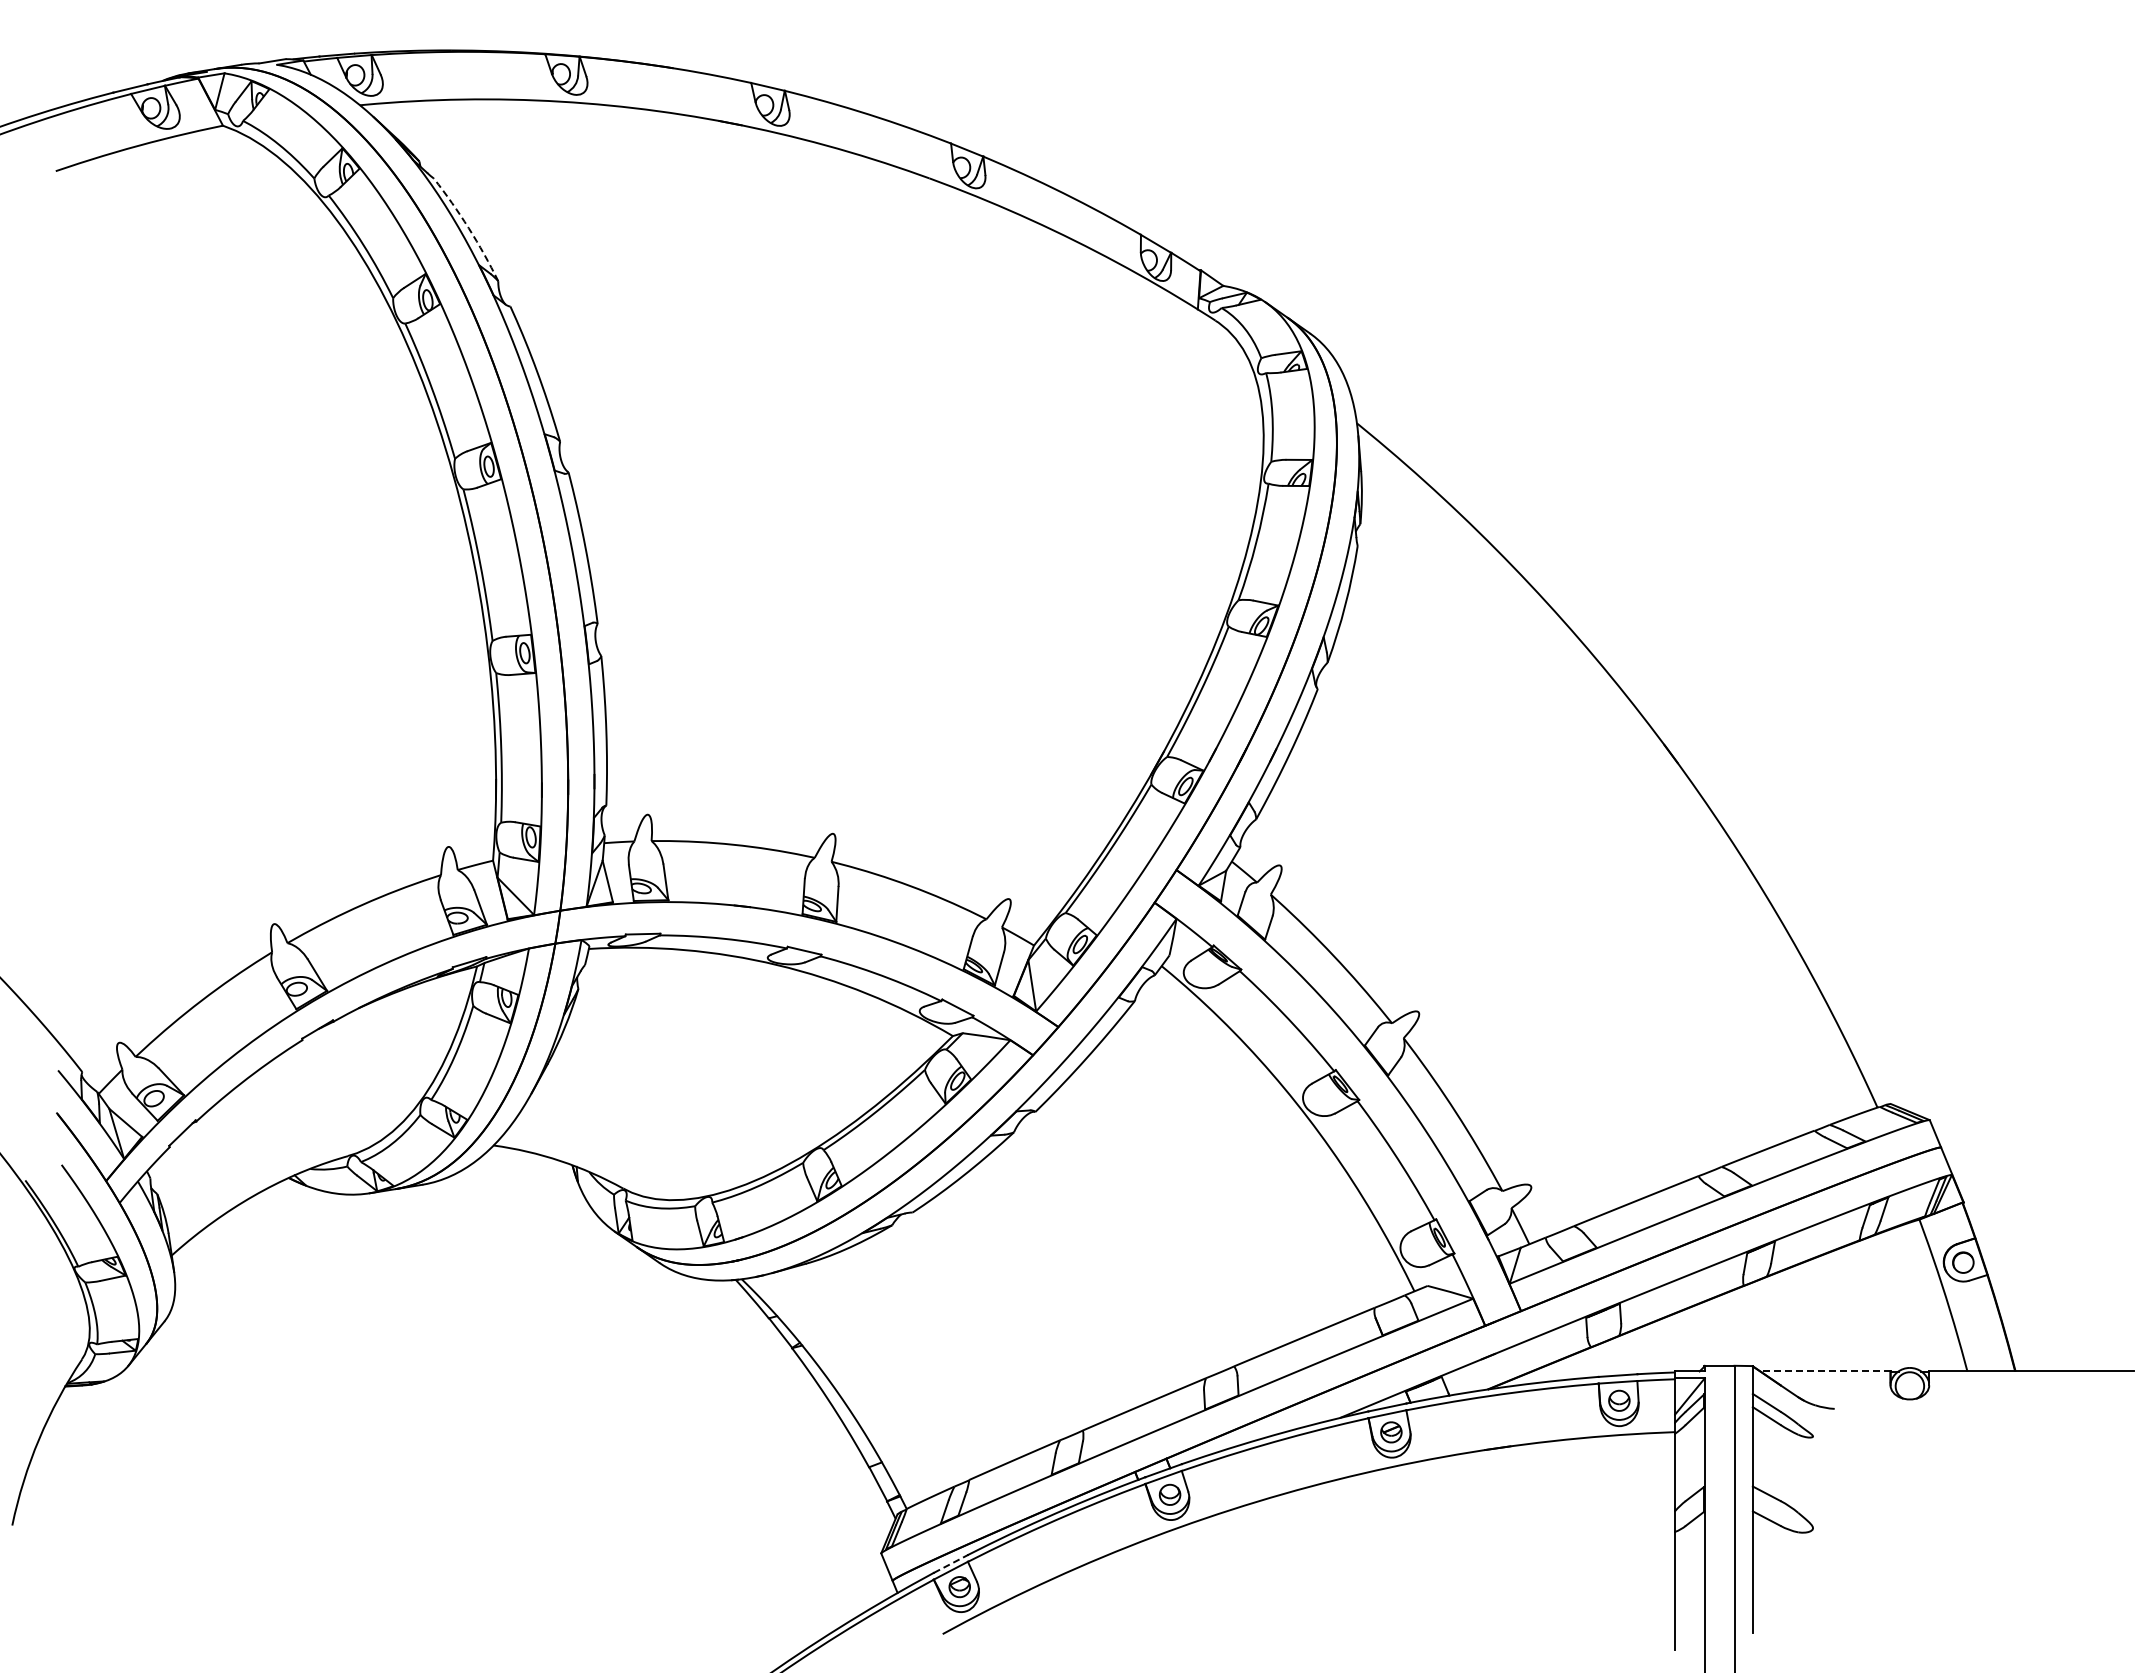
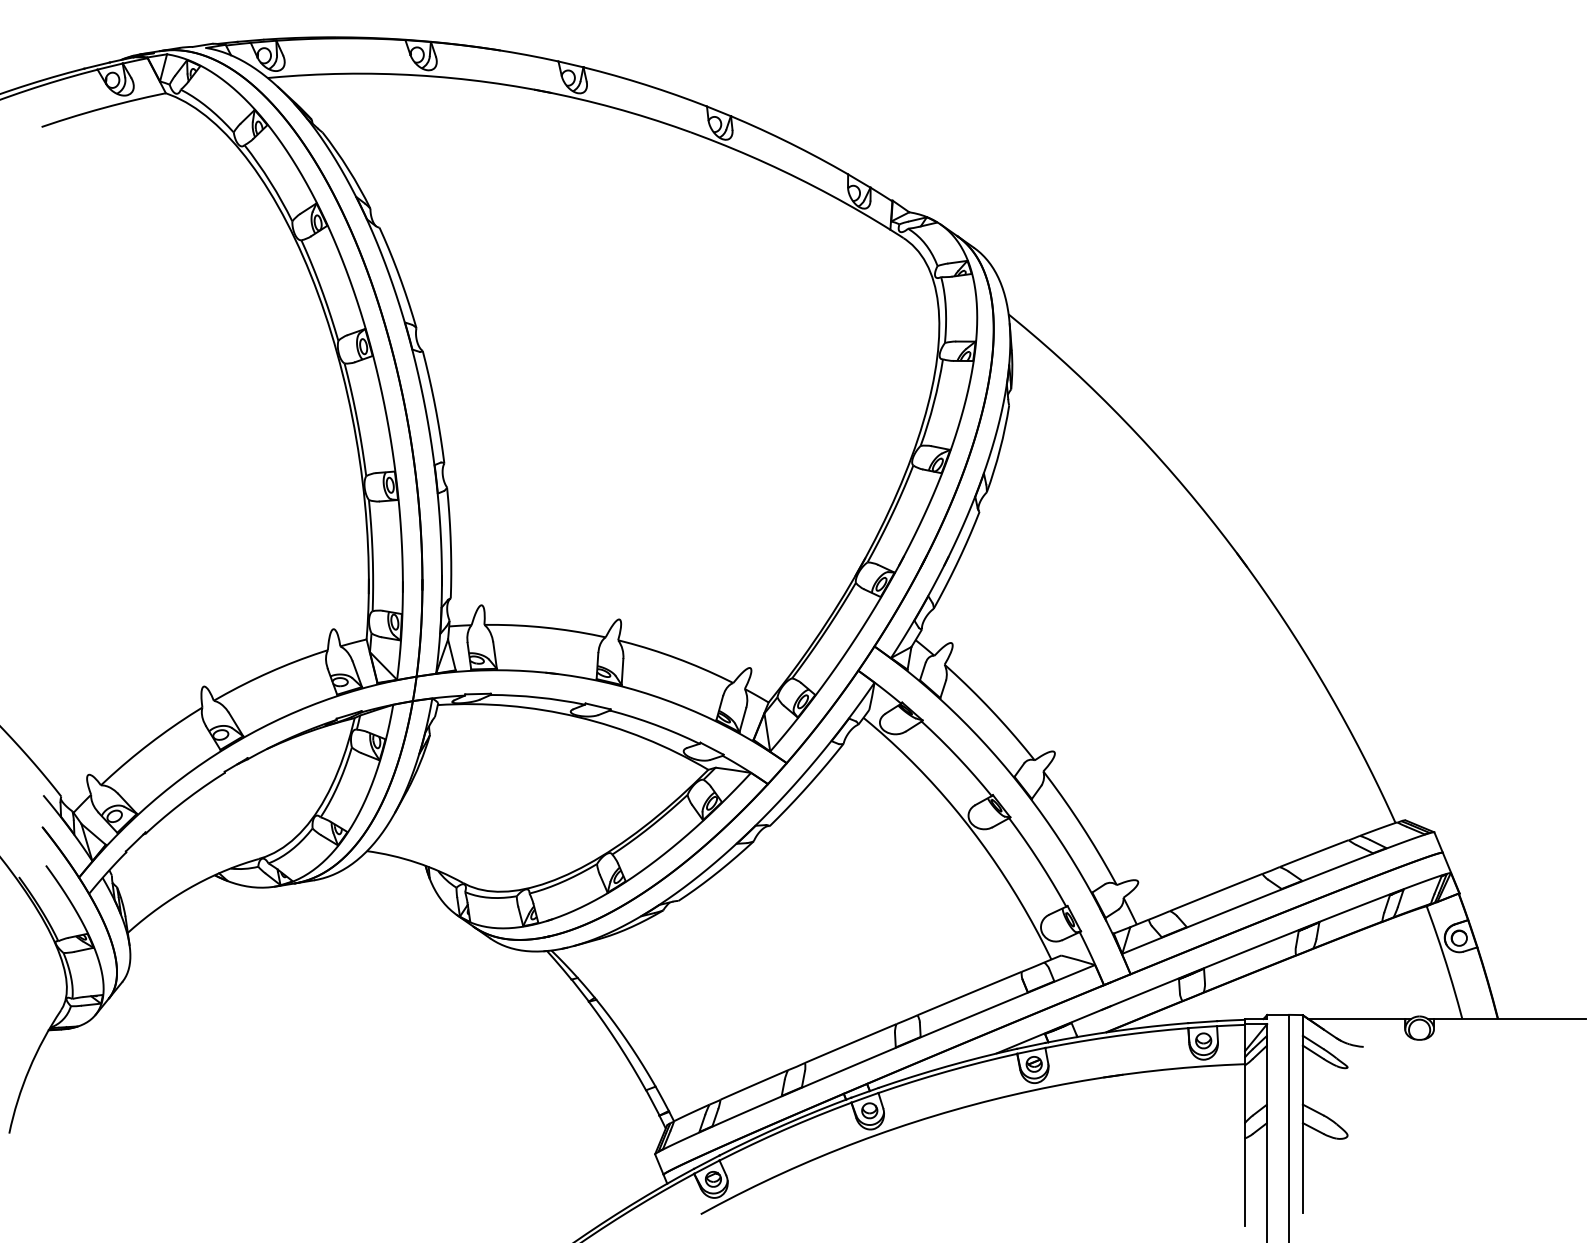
arc: (468, 228) -> (348, 169), dashed -> solid
line: (1824, 1371) -> (1356, 1019), dashed -> solid
line: (951, 1563) -> (707, 1161), dashed -> solid

